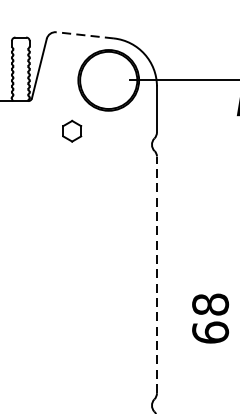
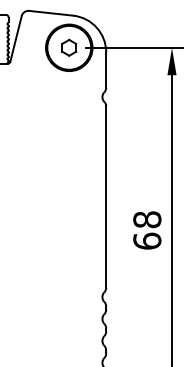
line: (84, 35) -> (50, 13), dashed -> solid
part: (72, 130) -> (69, 47), moved
line: (157, 274) -> (106, 196), dashed -> solid

